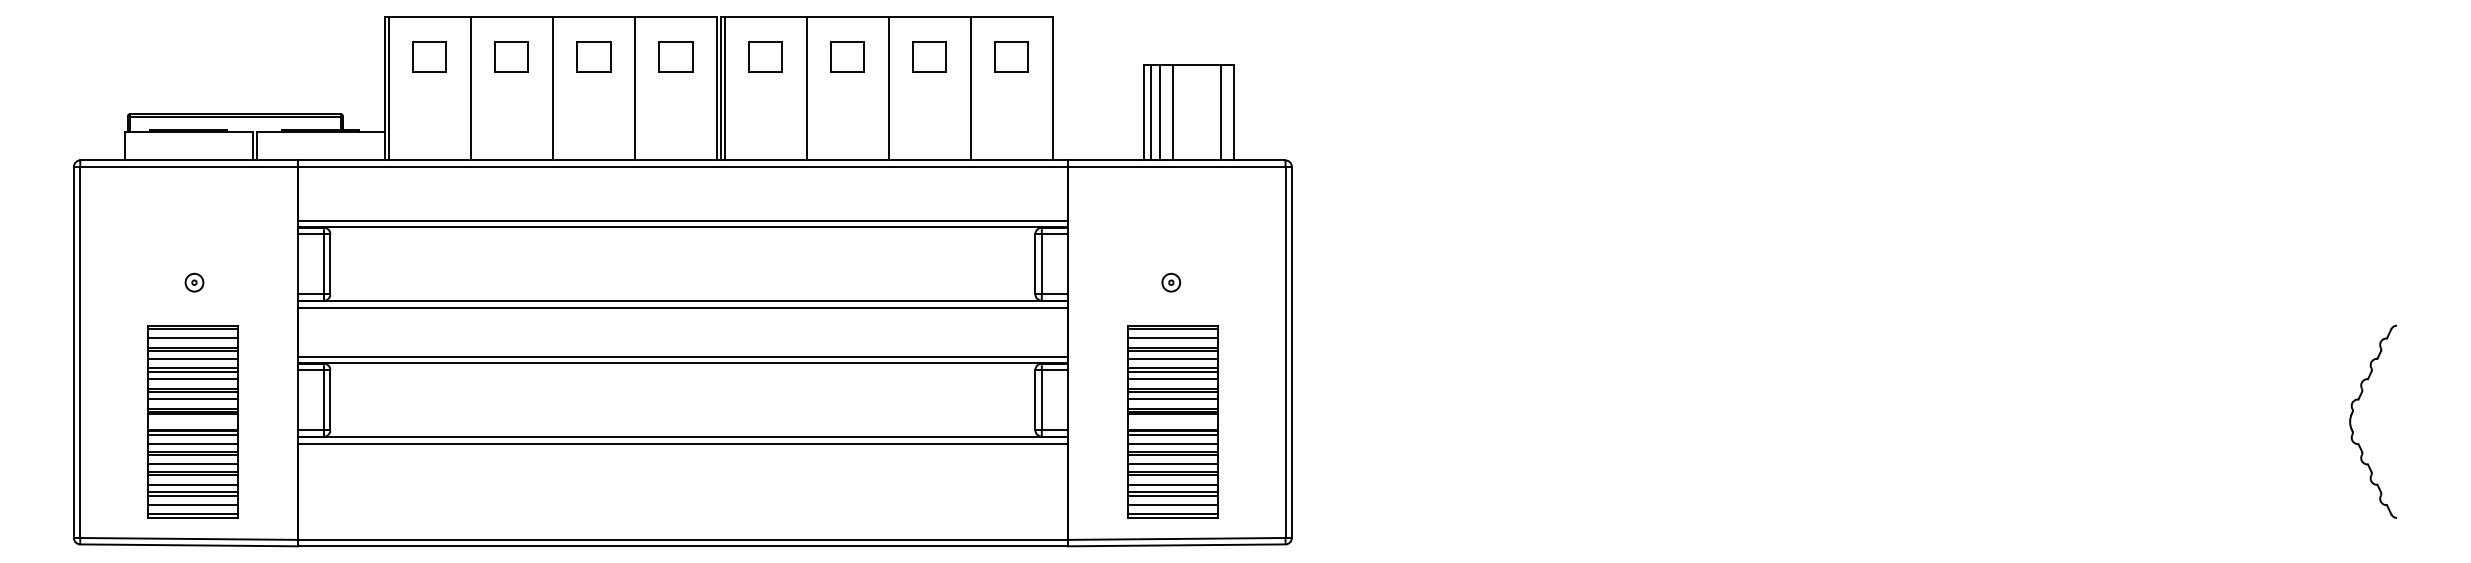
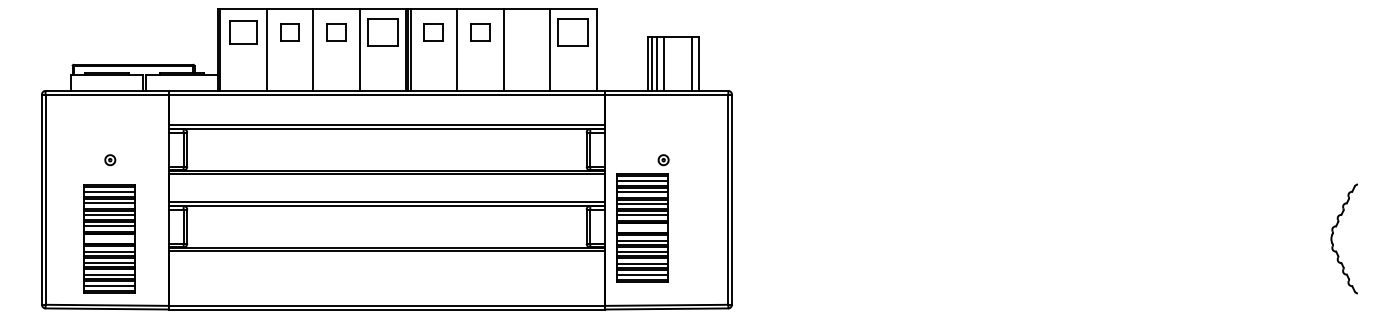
part: (429, 57) -> (243, 32), size x1.4
part: (675, 57) -> (382, 32), size x1.6
part: (929, 57) -> (526, 32), removed
part: (1012, 57) -> (573, 32), size x1.6
part: (1172, 420) -> (642, 227), moved

